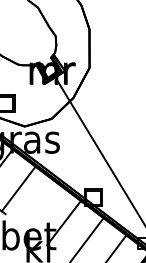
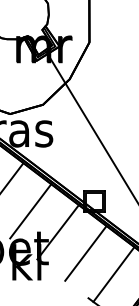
line: (41, 205) -> (30, 210), added

